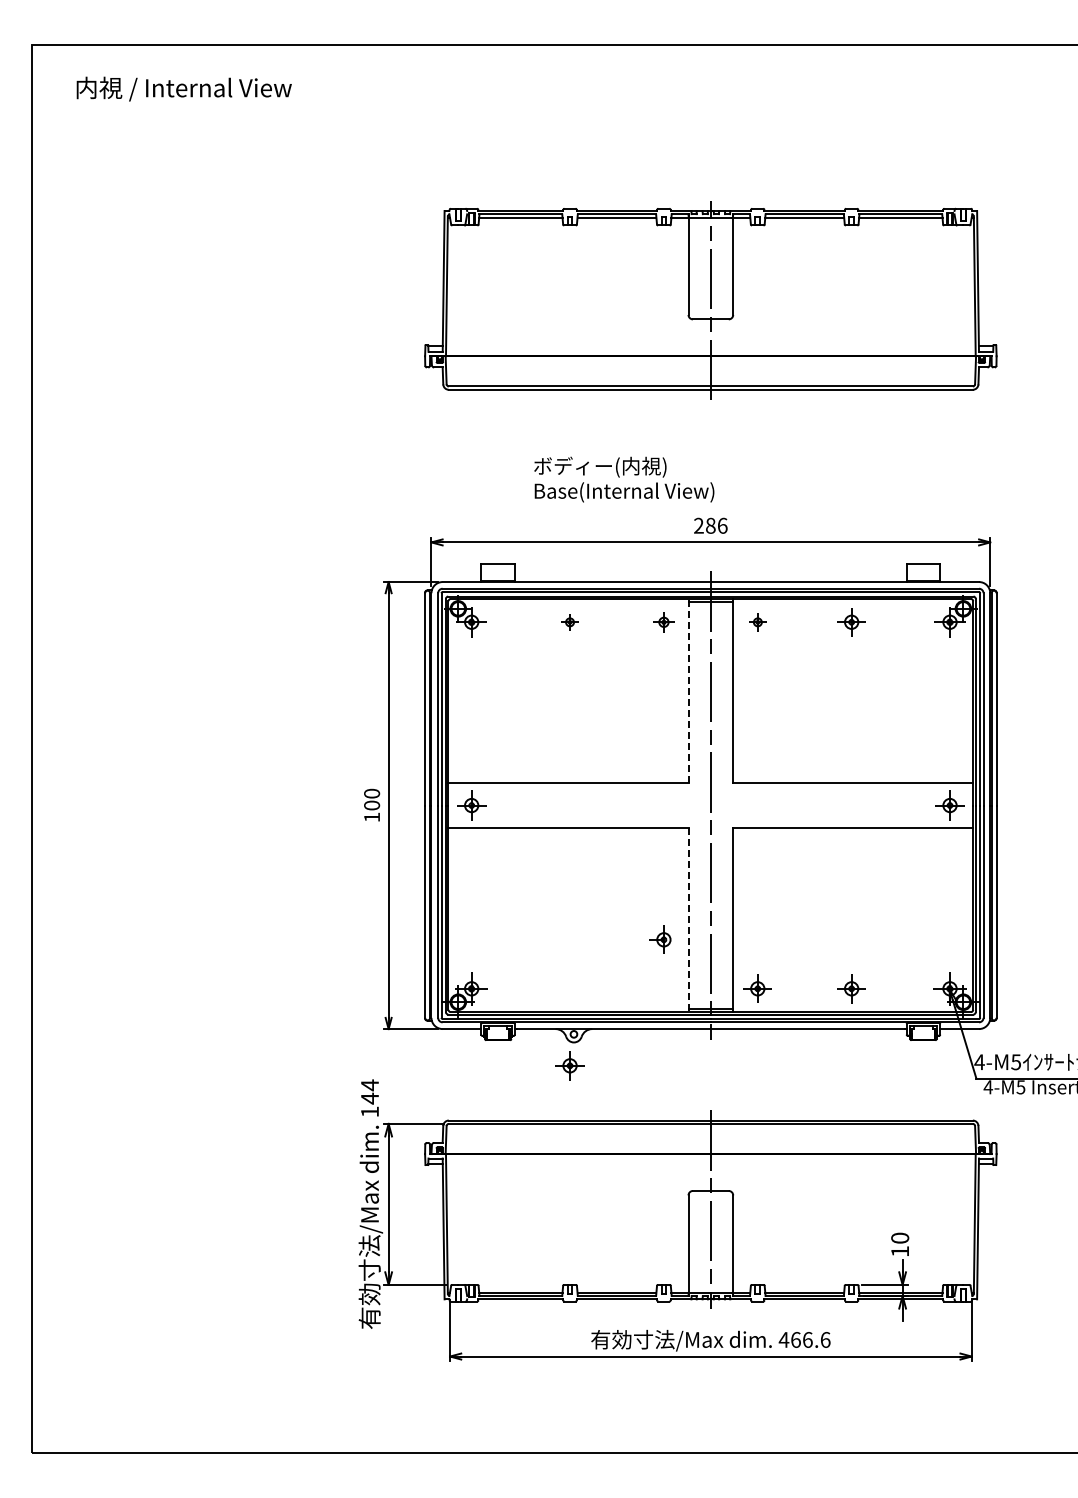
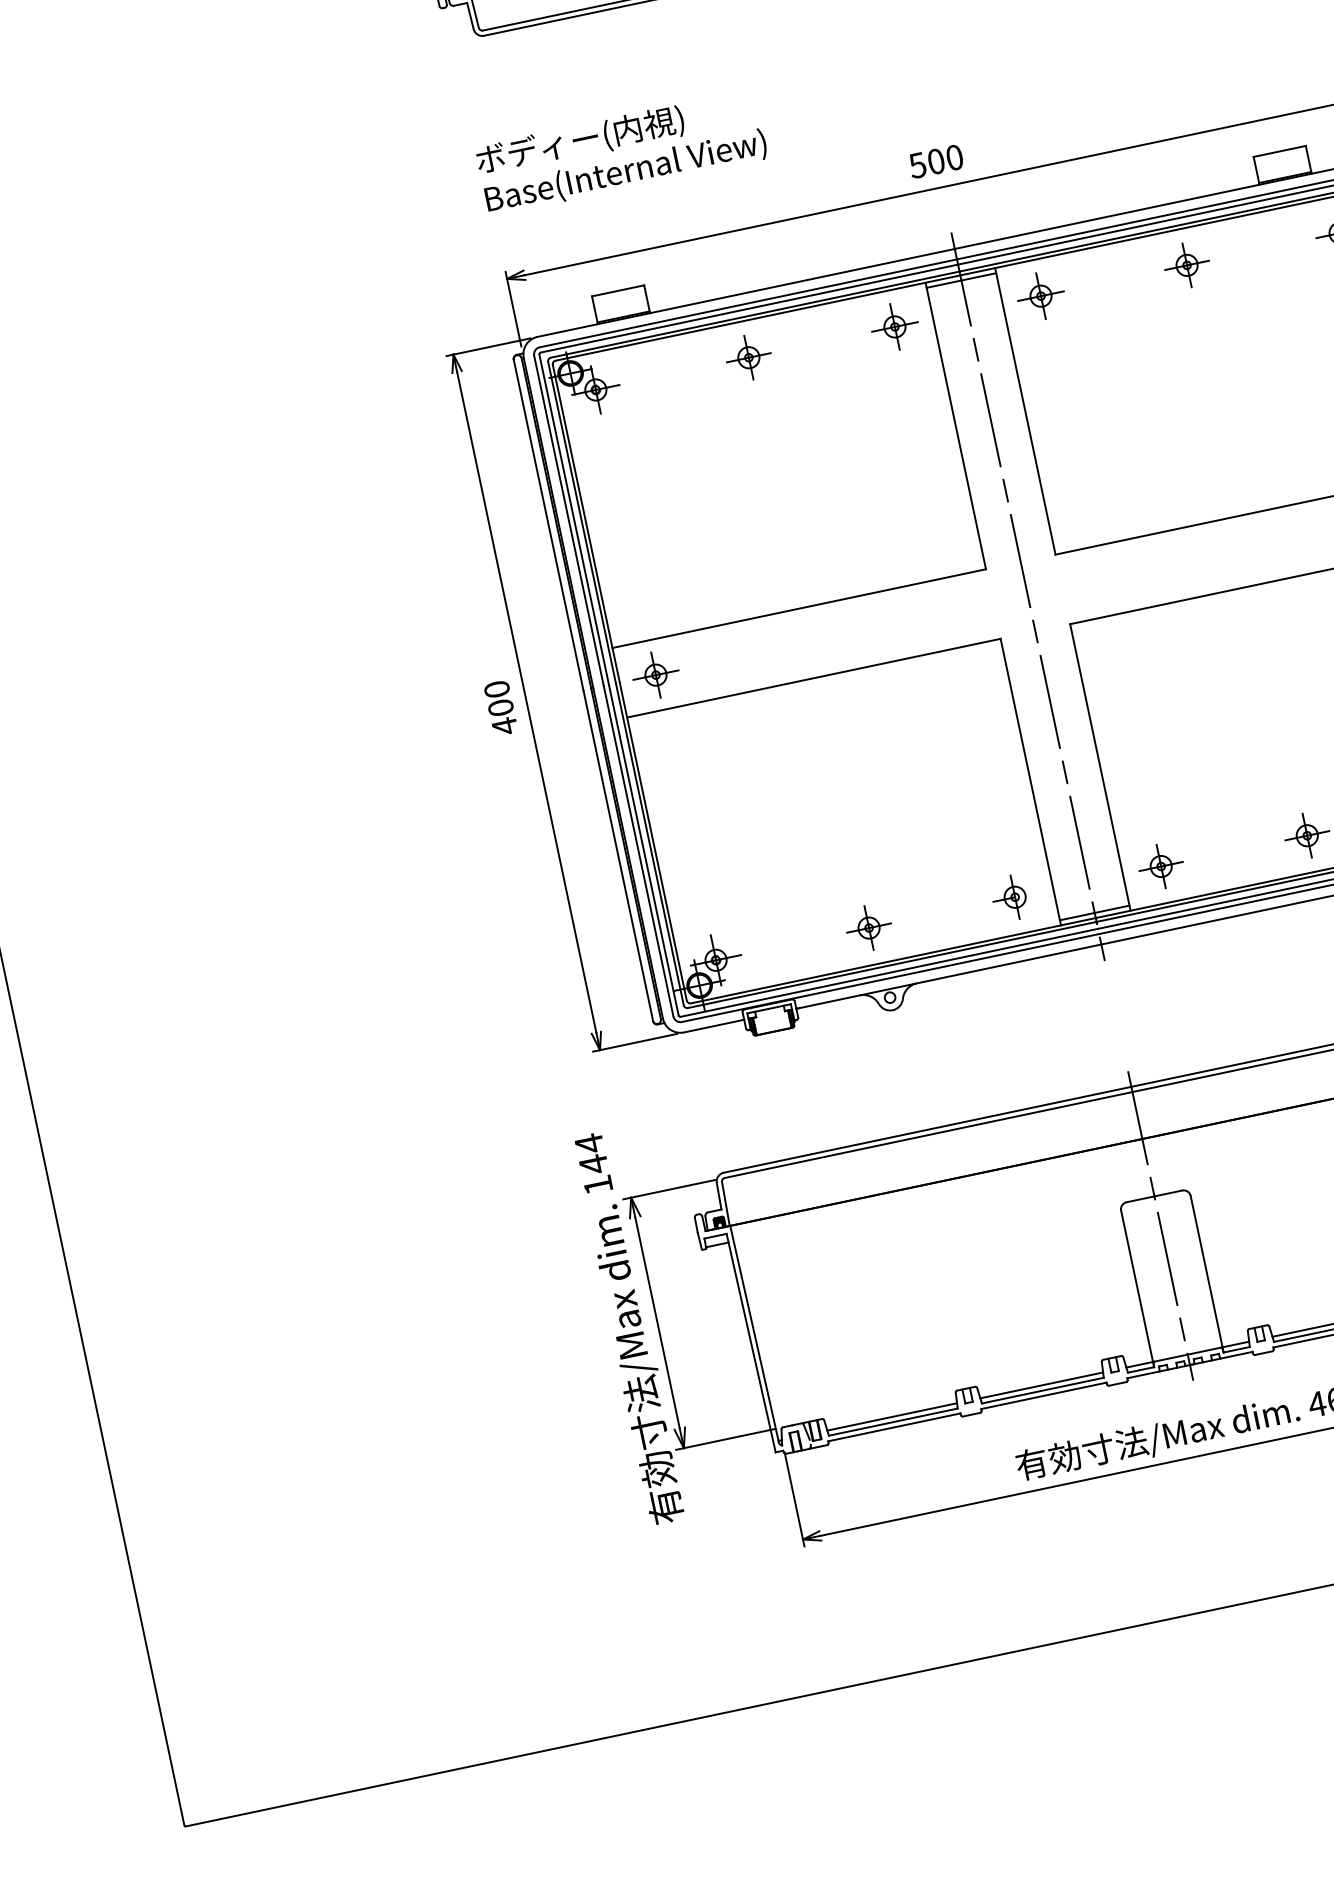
text: (624, 479) -> (621, 152), moved
text: (710, 525) -> (935, 161), 286 -> 500
part: (569, 622) -> (748, 358), size x1.67
part: (663, 622) -> (894, 327), size x1.43
part: (757, 622) -> (1040, 296), size x1.67
line: (688, 690) -> (955, 425), dashed -> solid
text: (371, 817) -> (503, 726), 100 -> 400
line: (688, 920) -> (1030, 782), dashed -> solid
part: (660, 939) -> (1009, 897), moved
part: (569, 1065) -> (868, 927), moved

